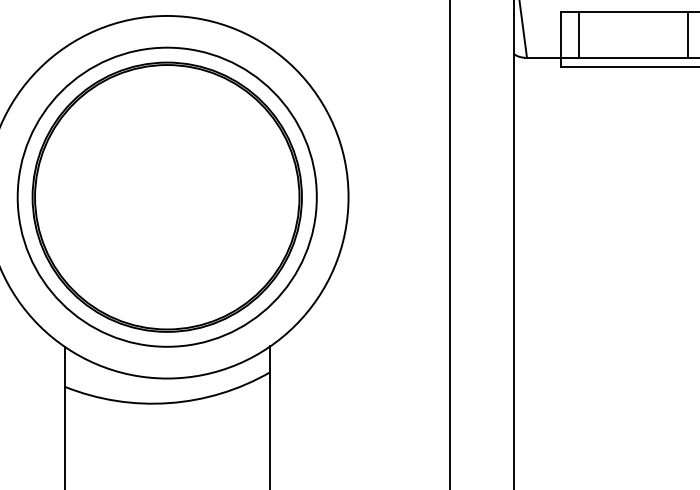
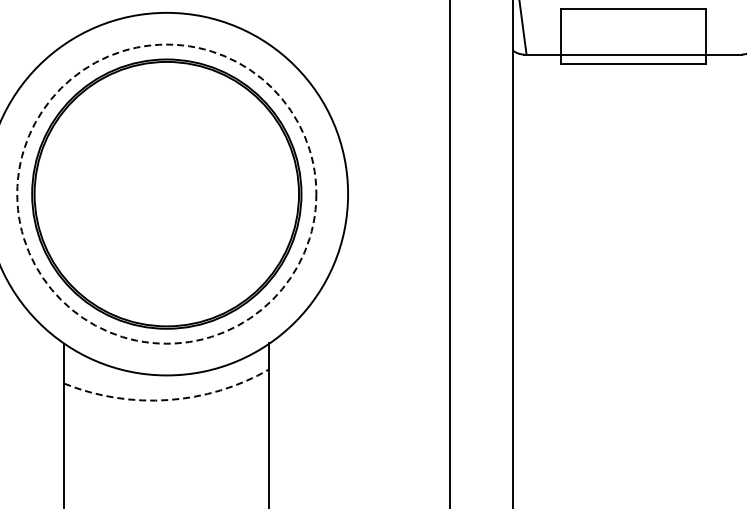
line: (578, 34) -> (578, 31), removed
line: (687, 34) -> (687, 31), removed
circle: (166, 196) -> (166, 193), solid -> dashed
arc: (168, 403) -> (168, 400), solid -> dashed

